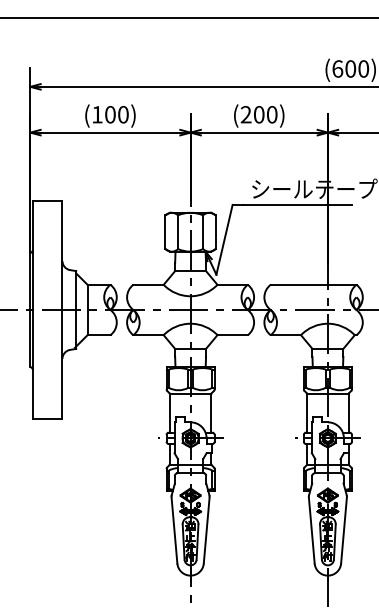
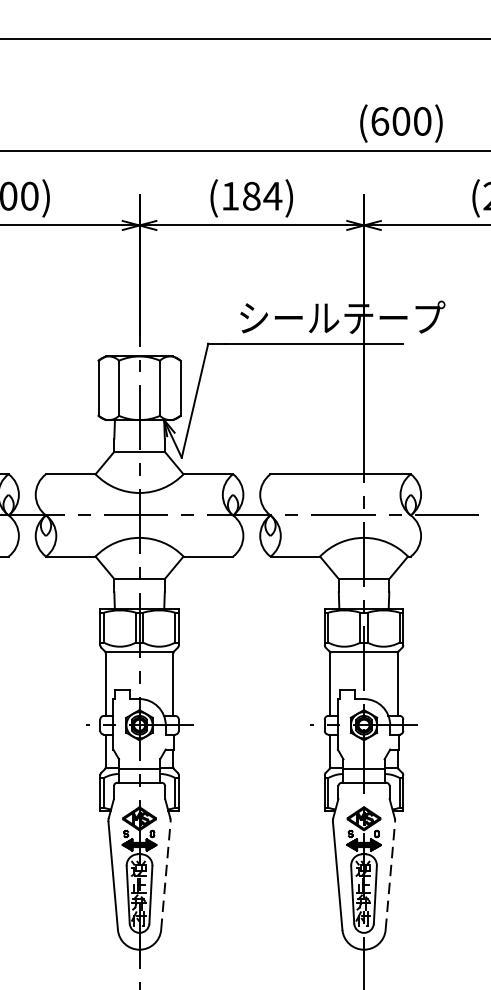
text: (258, 114) -> (250, 195), (200) -> (184)
line: (206, 530) -> (165, 875), solid -> dashed
line: (344, 530) -> (391, 875), solid -> dashed

